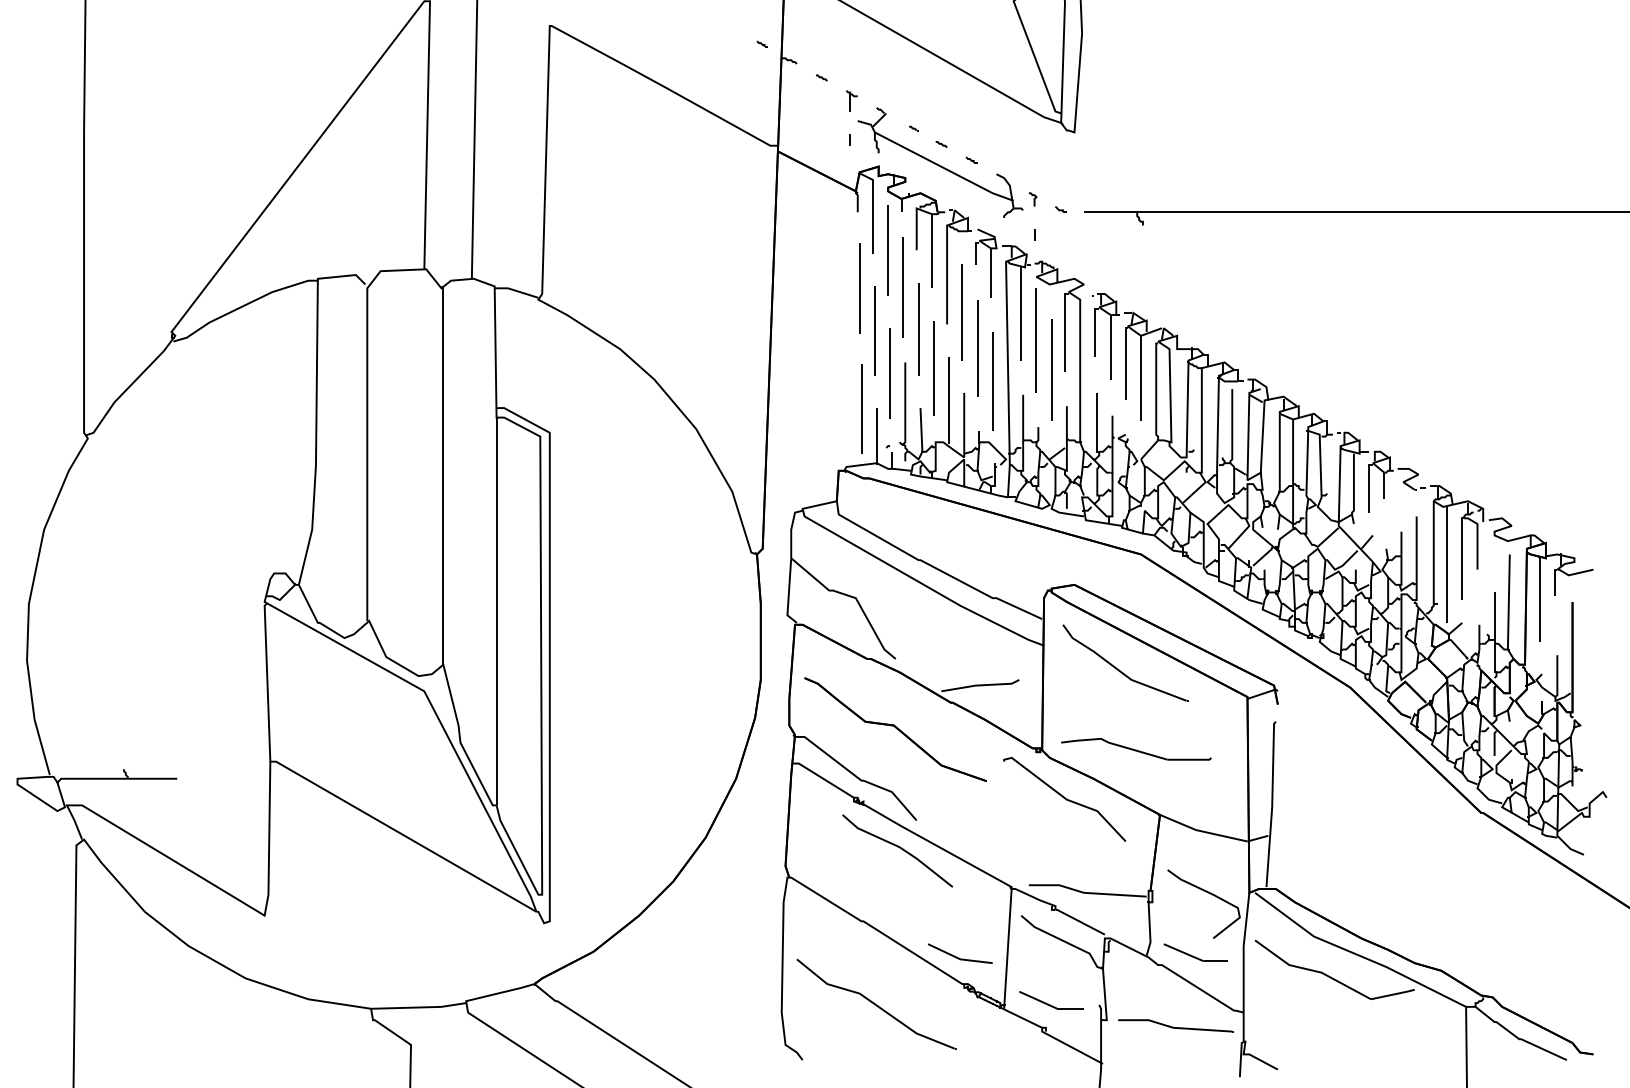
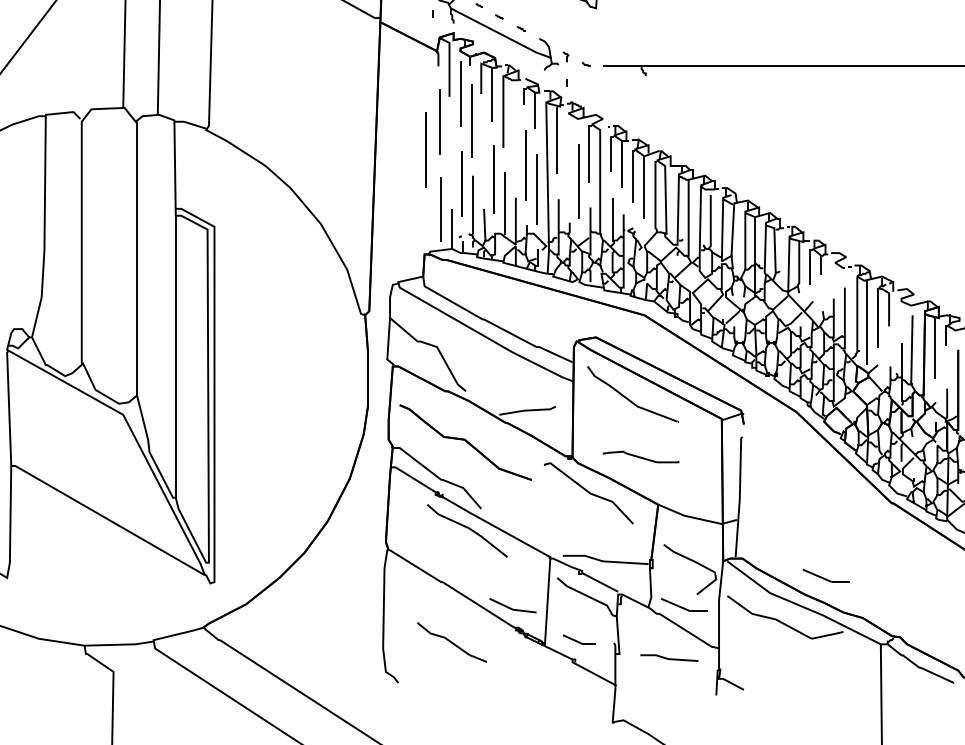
line: (961, 312) -> (513, 139), removed
line: (918, 329) -> (482, 151), removed
line: (874, 330) -> (450, 152), removed
line: (1035, 340) -> (425, 150), moved
part: (1136, 749) -> (641, 457), size x0.7
part: (1390, 912) -> (825, 575), added
part: (1051, 1000) -> (579, 639), size x0.7
part: (876, 1003) -> (452, 641), size x0.6
part: (1175, 1025) -> (669, 657), size x0.7

